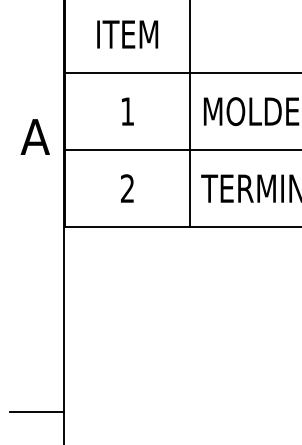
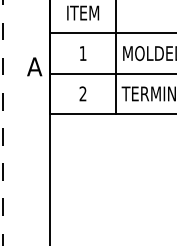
line: (36, 412) -> (35, 211), removed

